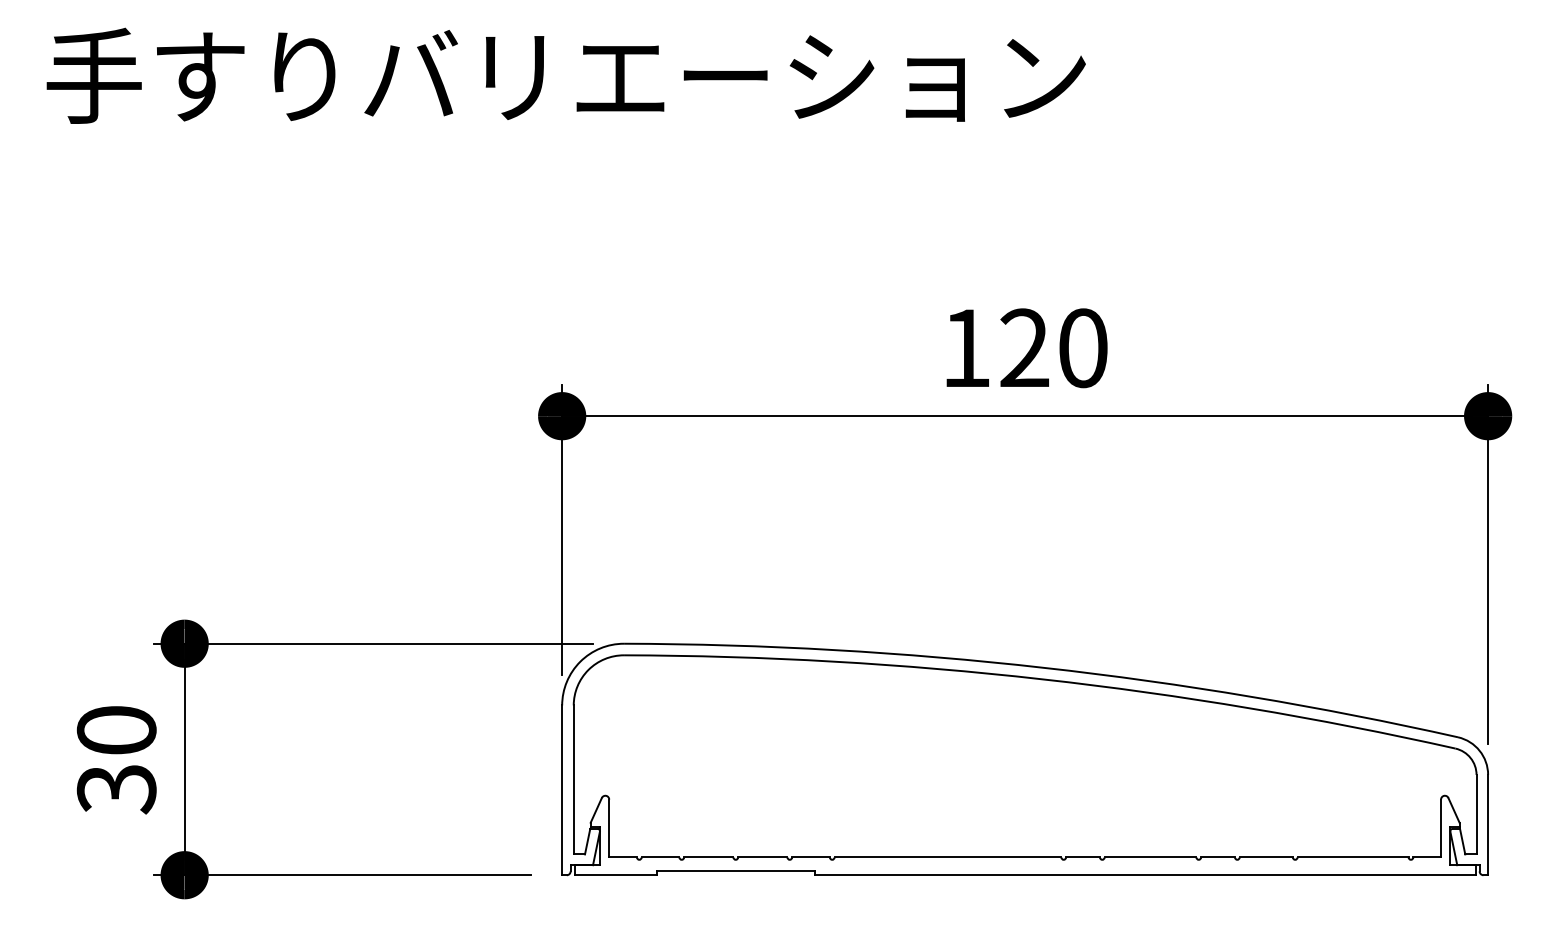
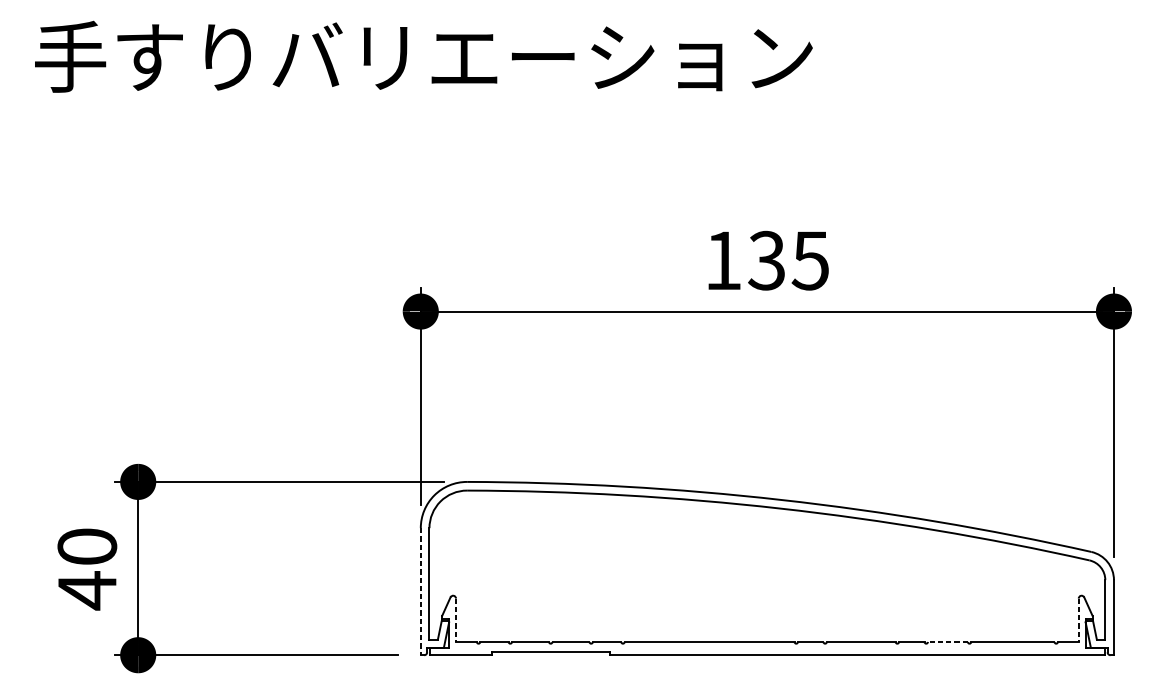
text: (1053, 348) -> (788, 260), 120 -> 135
text: (116, 788) -> (87, 590), 30 -> 40
line: (562, 790) -> (421, 591), solid -> dashed
line: (609, 828) -> (456, 620), solid -> dashed
line: (1441, 828) -> (1079, 620), solid -> dashed
line: (1266, 857) -> (948, 641), solid -> dashed

